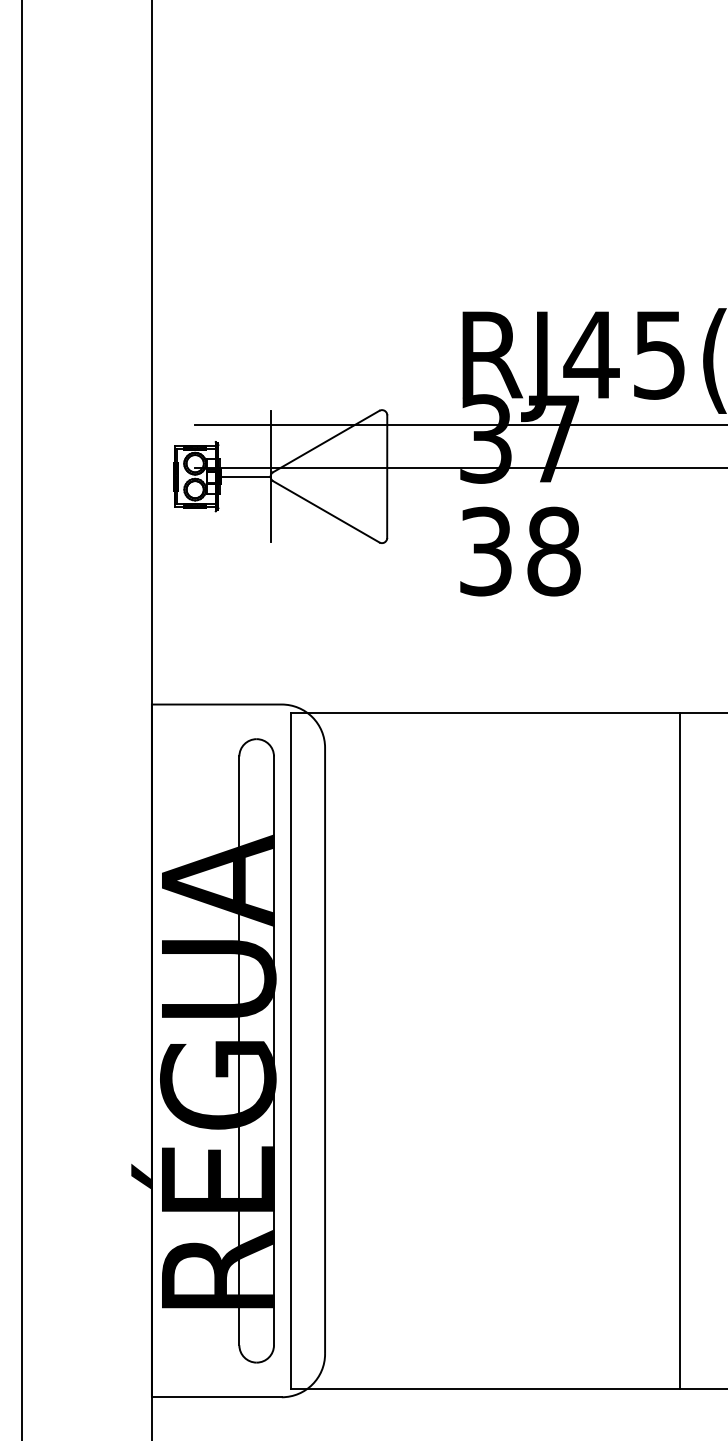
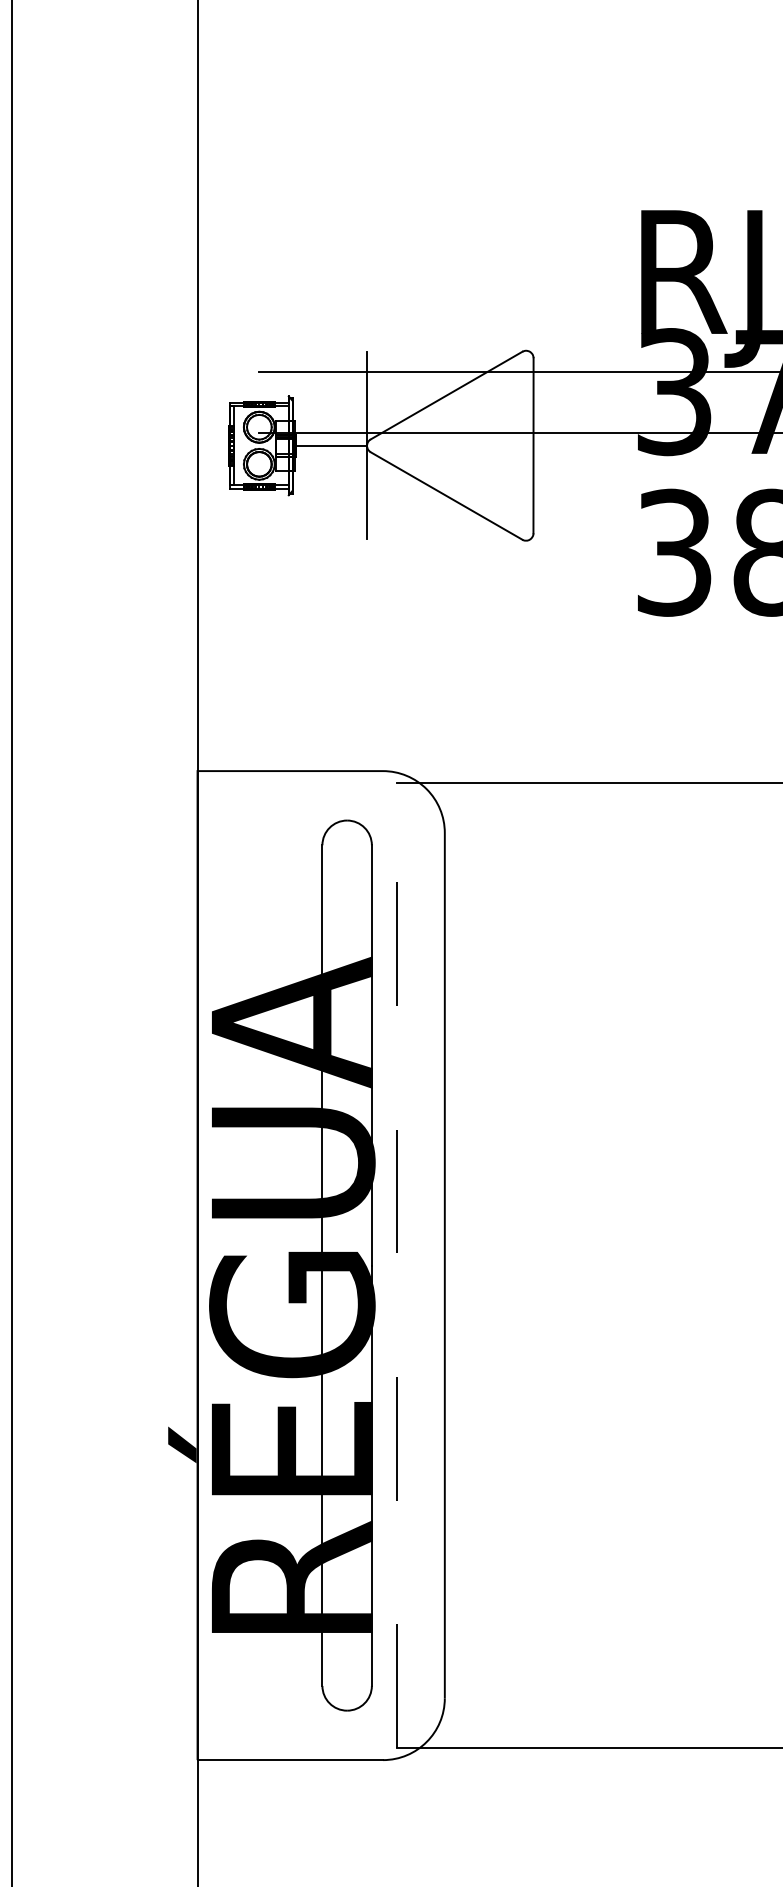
line: (291, 1050) -> (396, 1265), solid -> dashed

